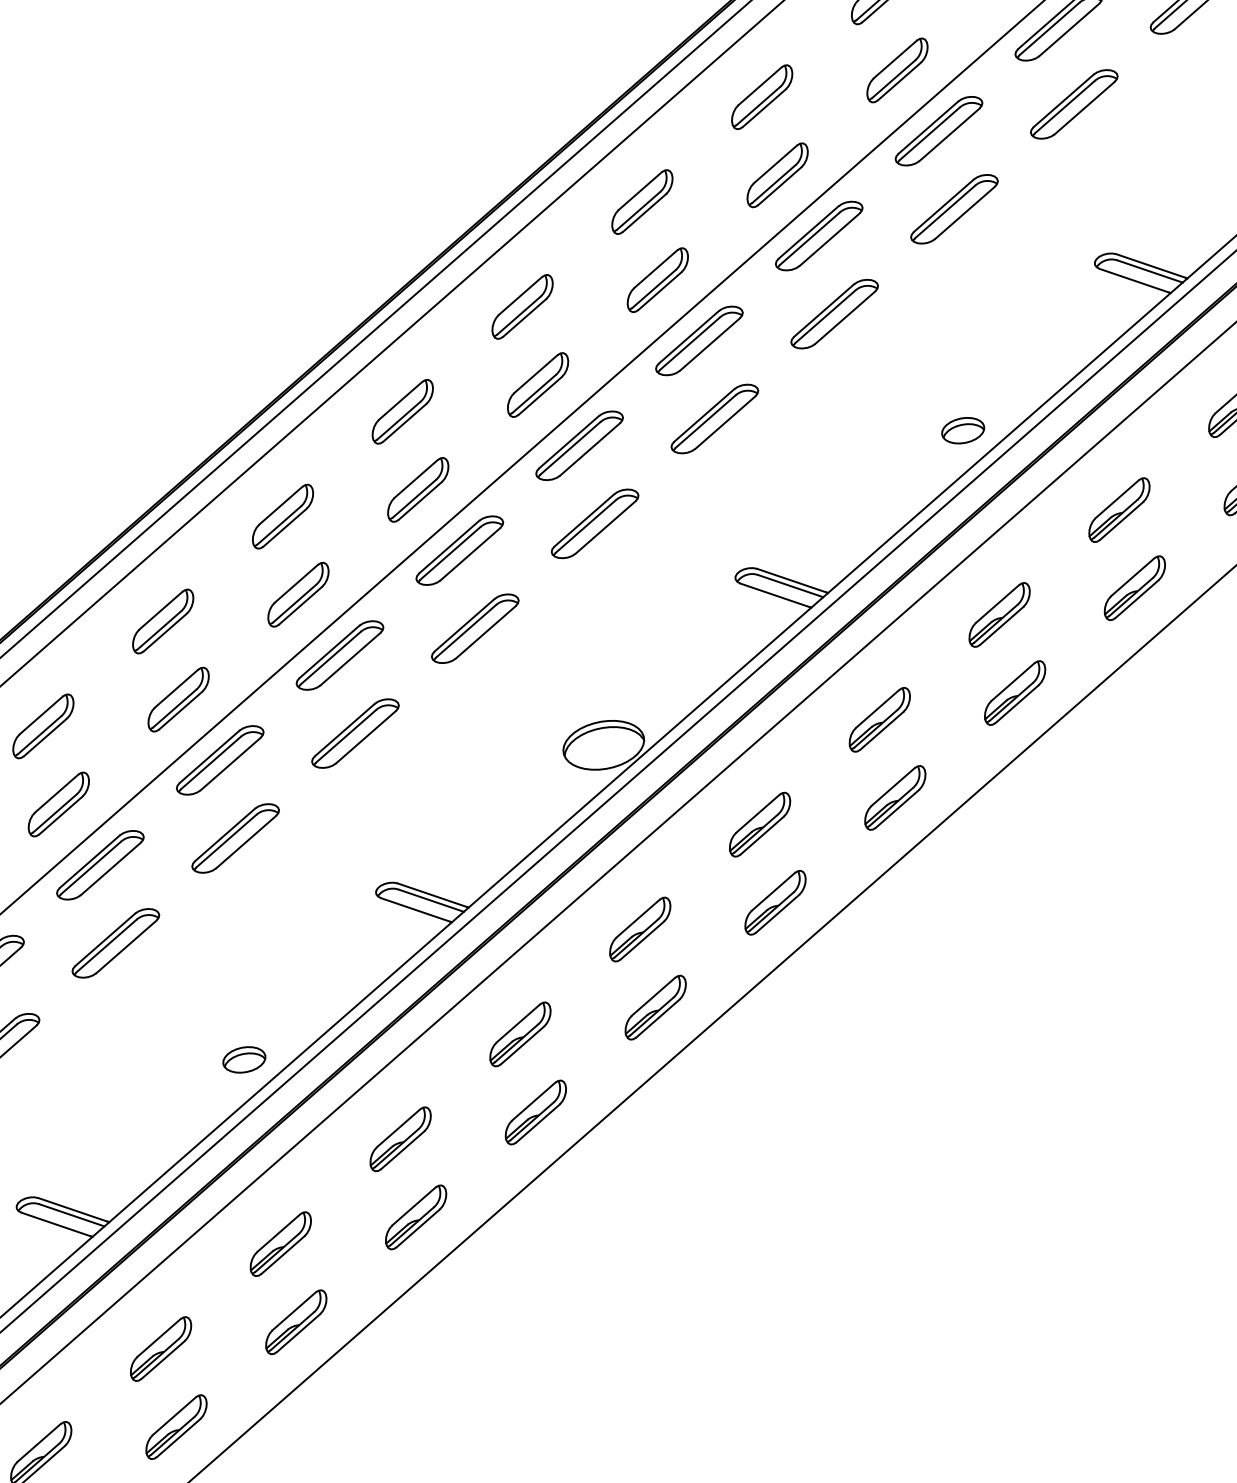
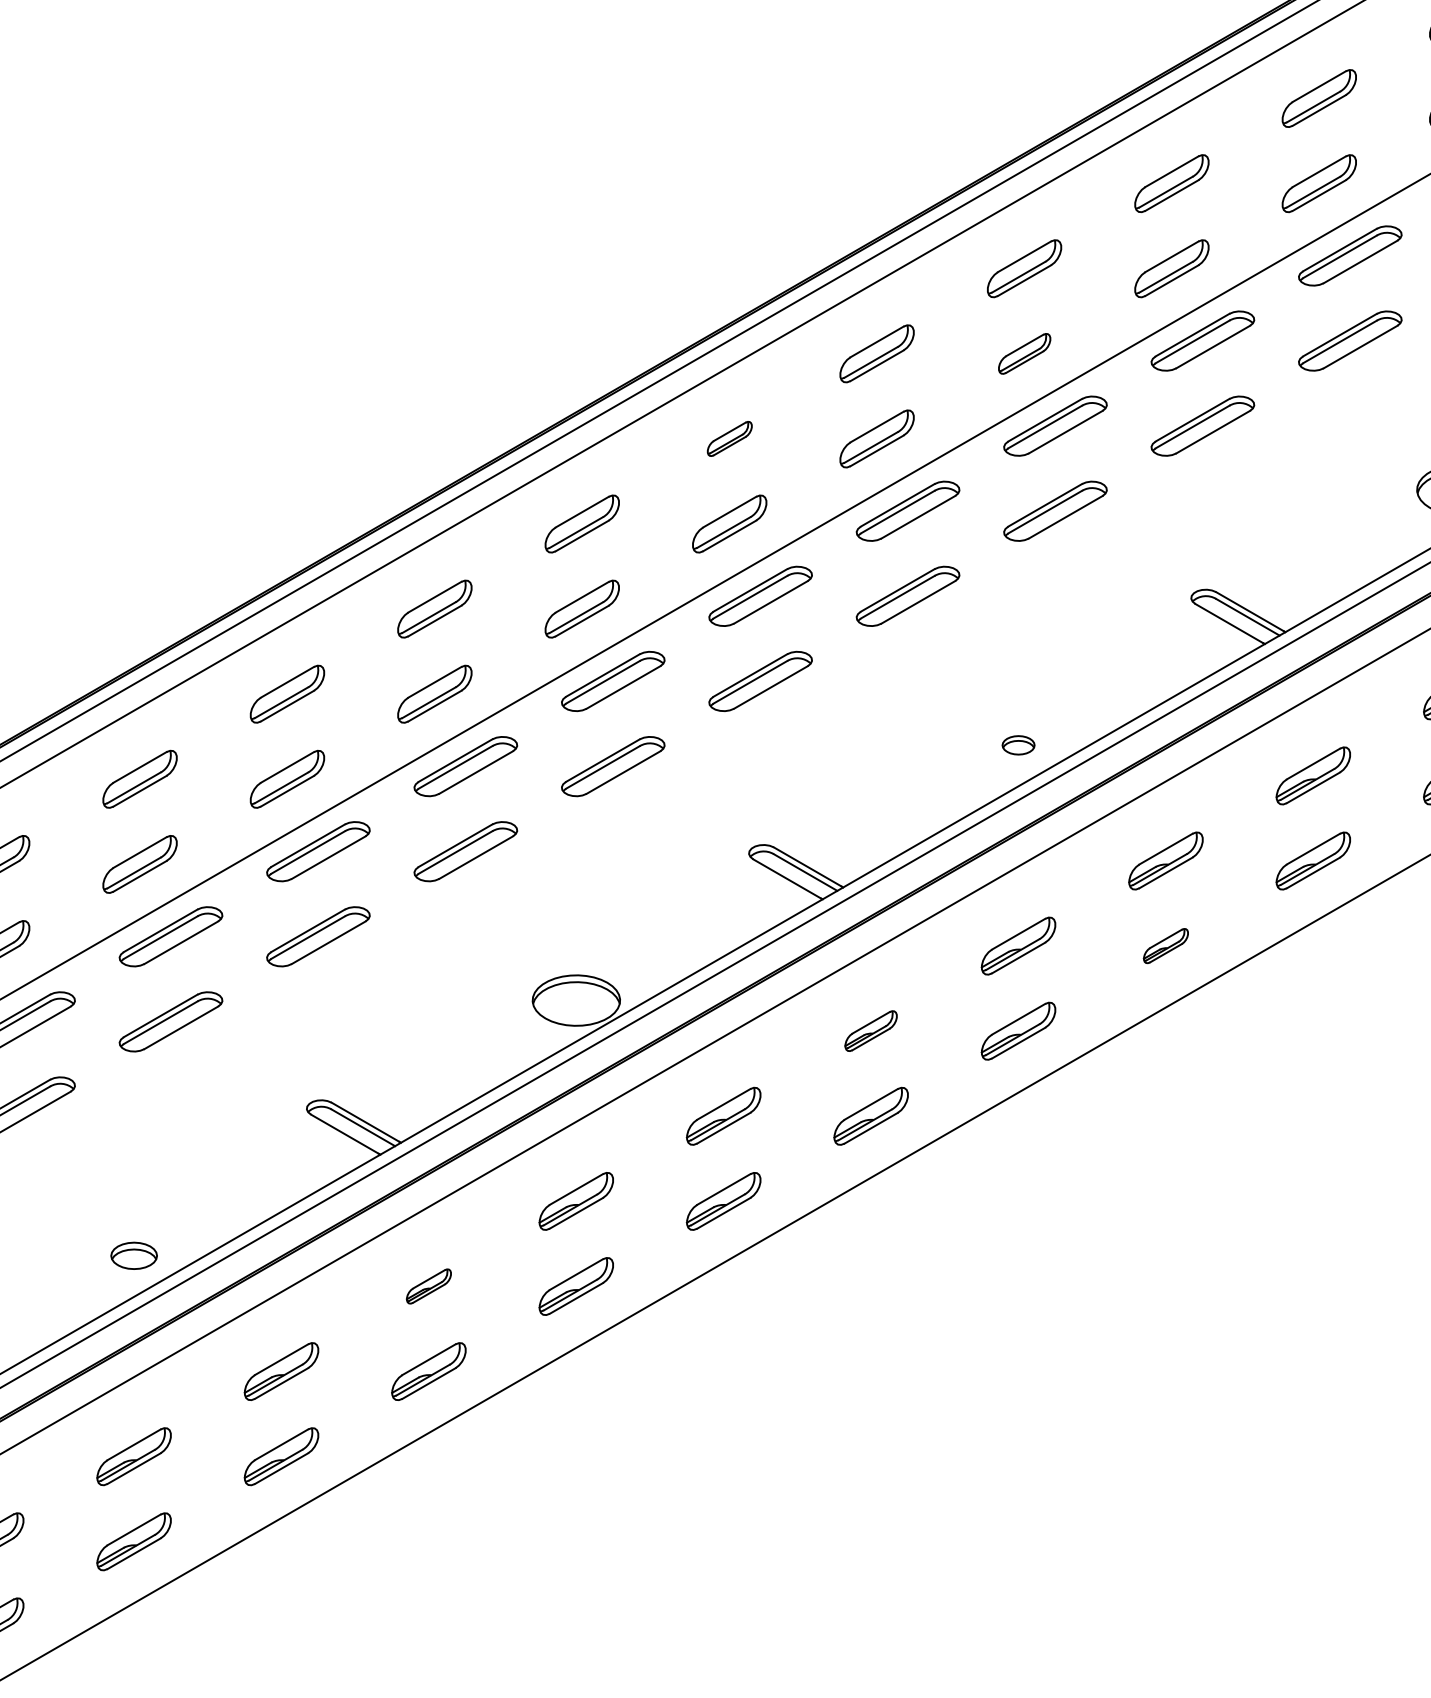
part: (897, 70) -> (1024, 353), size x0.7
part: (642, 201) -> (729, 438), size x0.6
part: (963, 430) -> (1018, 745), size x0.7
part: (1134, 587) -> (1165, 945), size x0.6
part: (879, 719) -> (870, 1030), size x0.7
part: (520, 1034) -> (428, 1286), size x0.6

